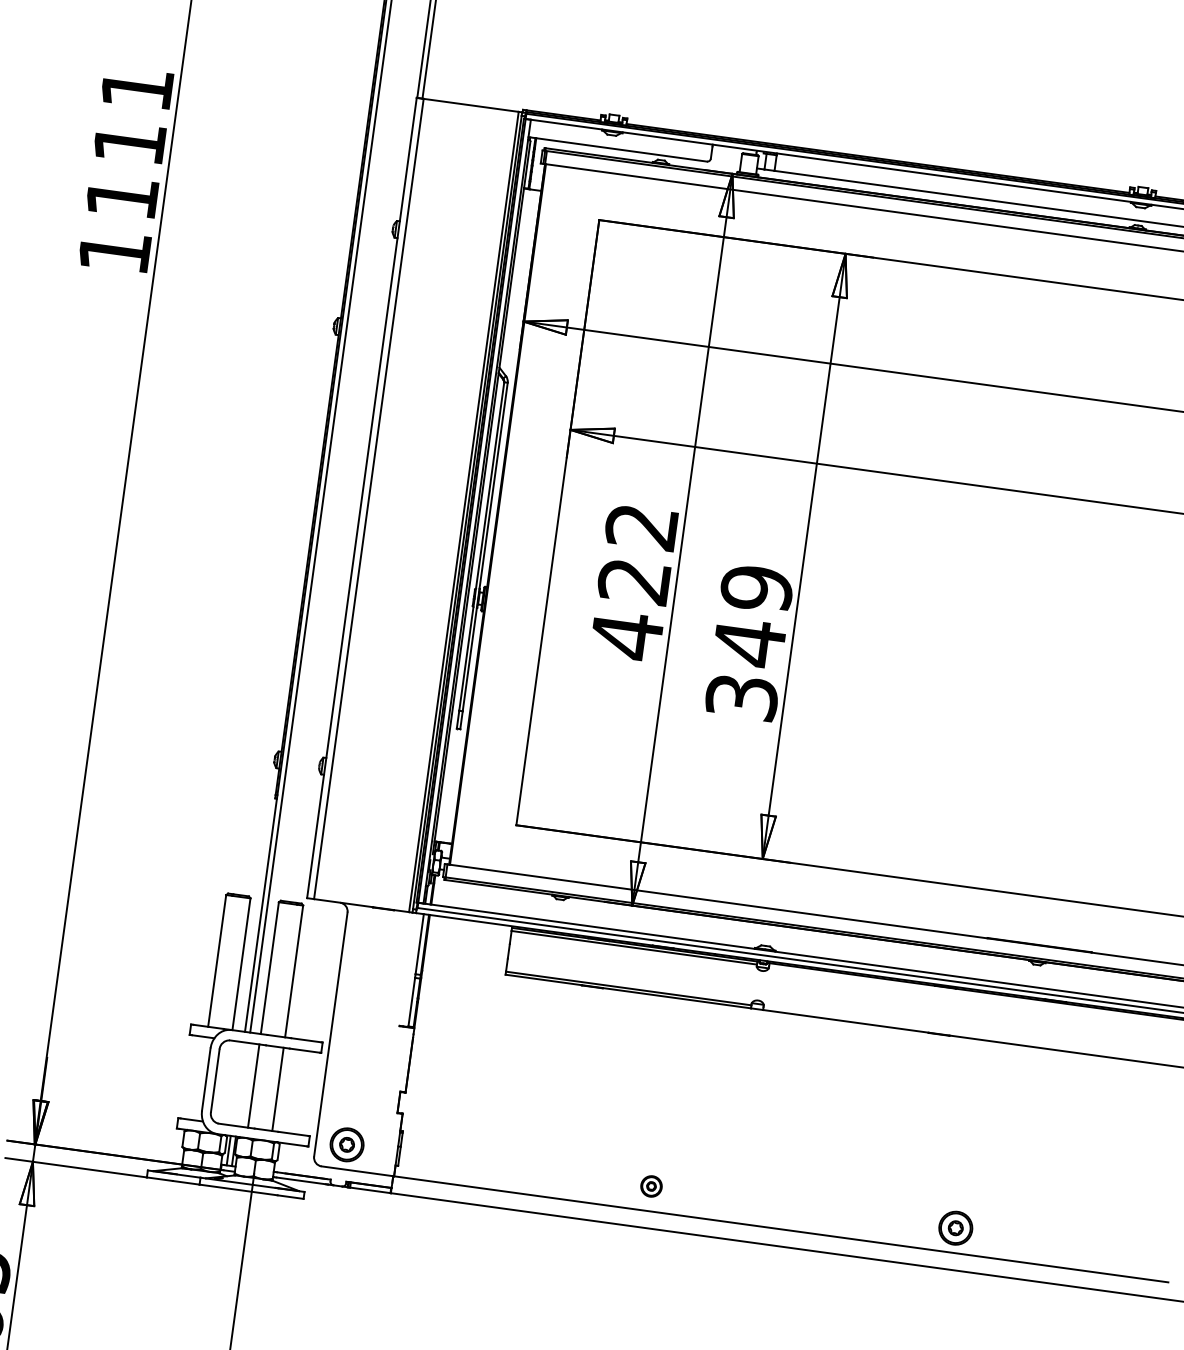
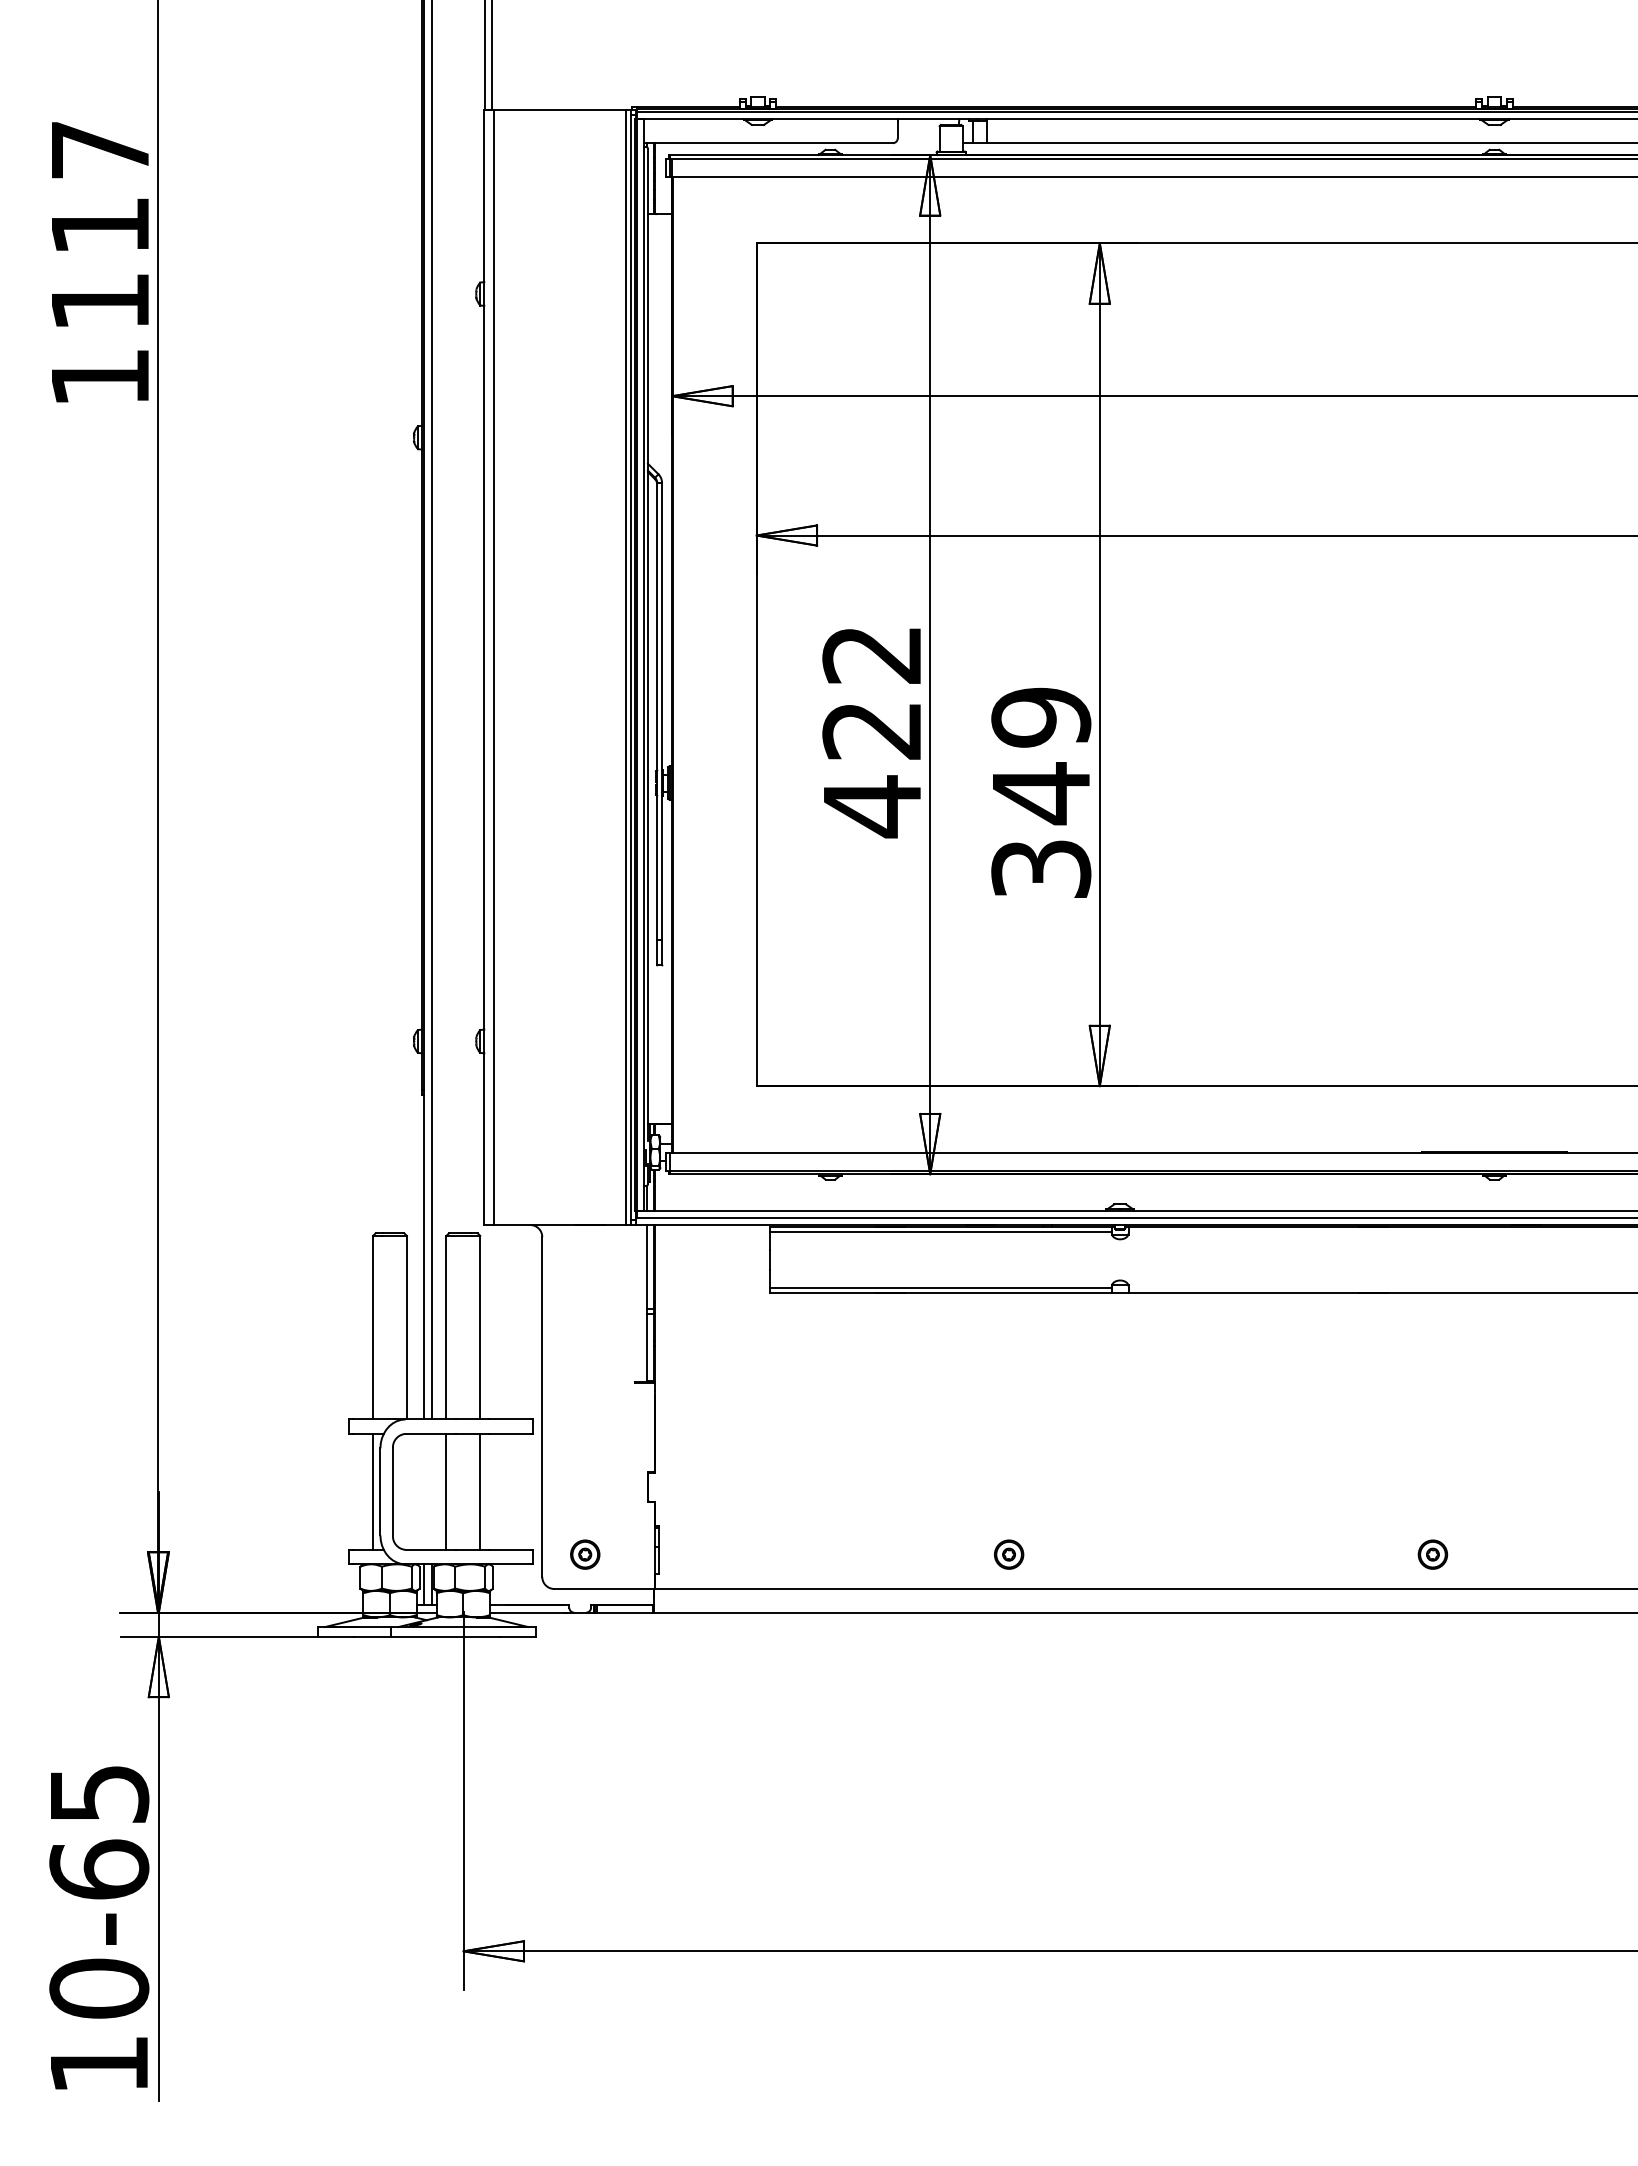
text: (137, 88) -> (100, 150), 1111 -> 1117
line: (201, 1078) -> (373, 1491), added
part: (347, 1144) -> (585, 1554), size x0.62
part: (955, 1227) -> (1432, 1554), size x0.62

